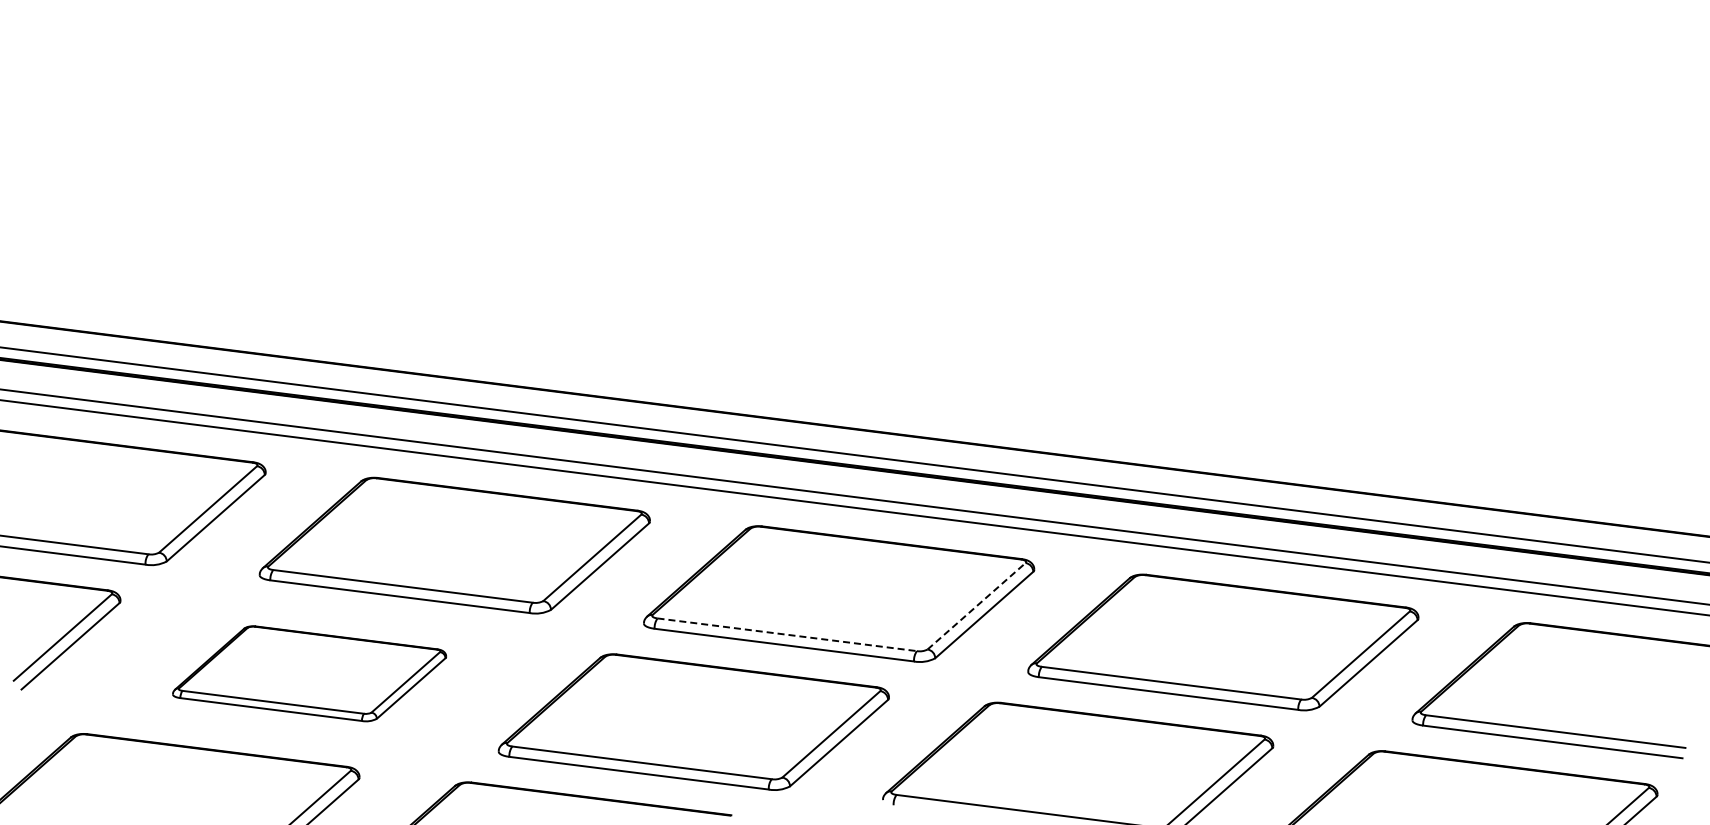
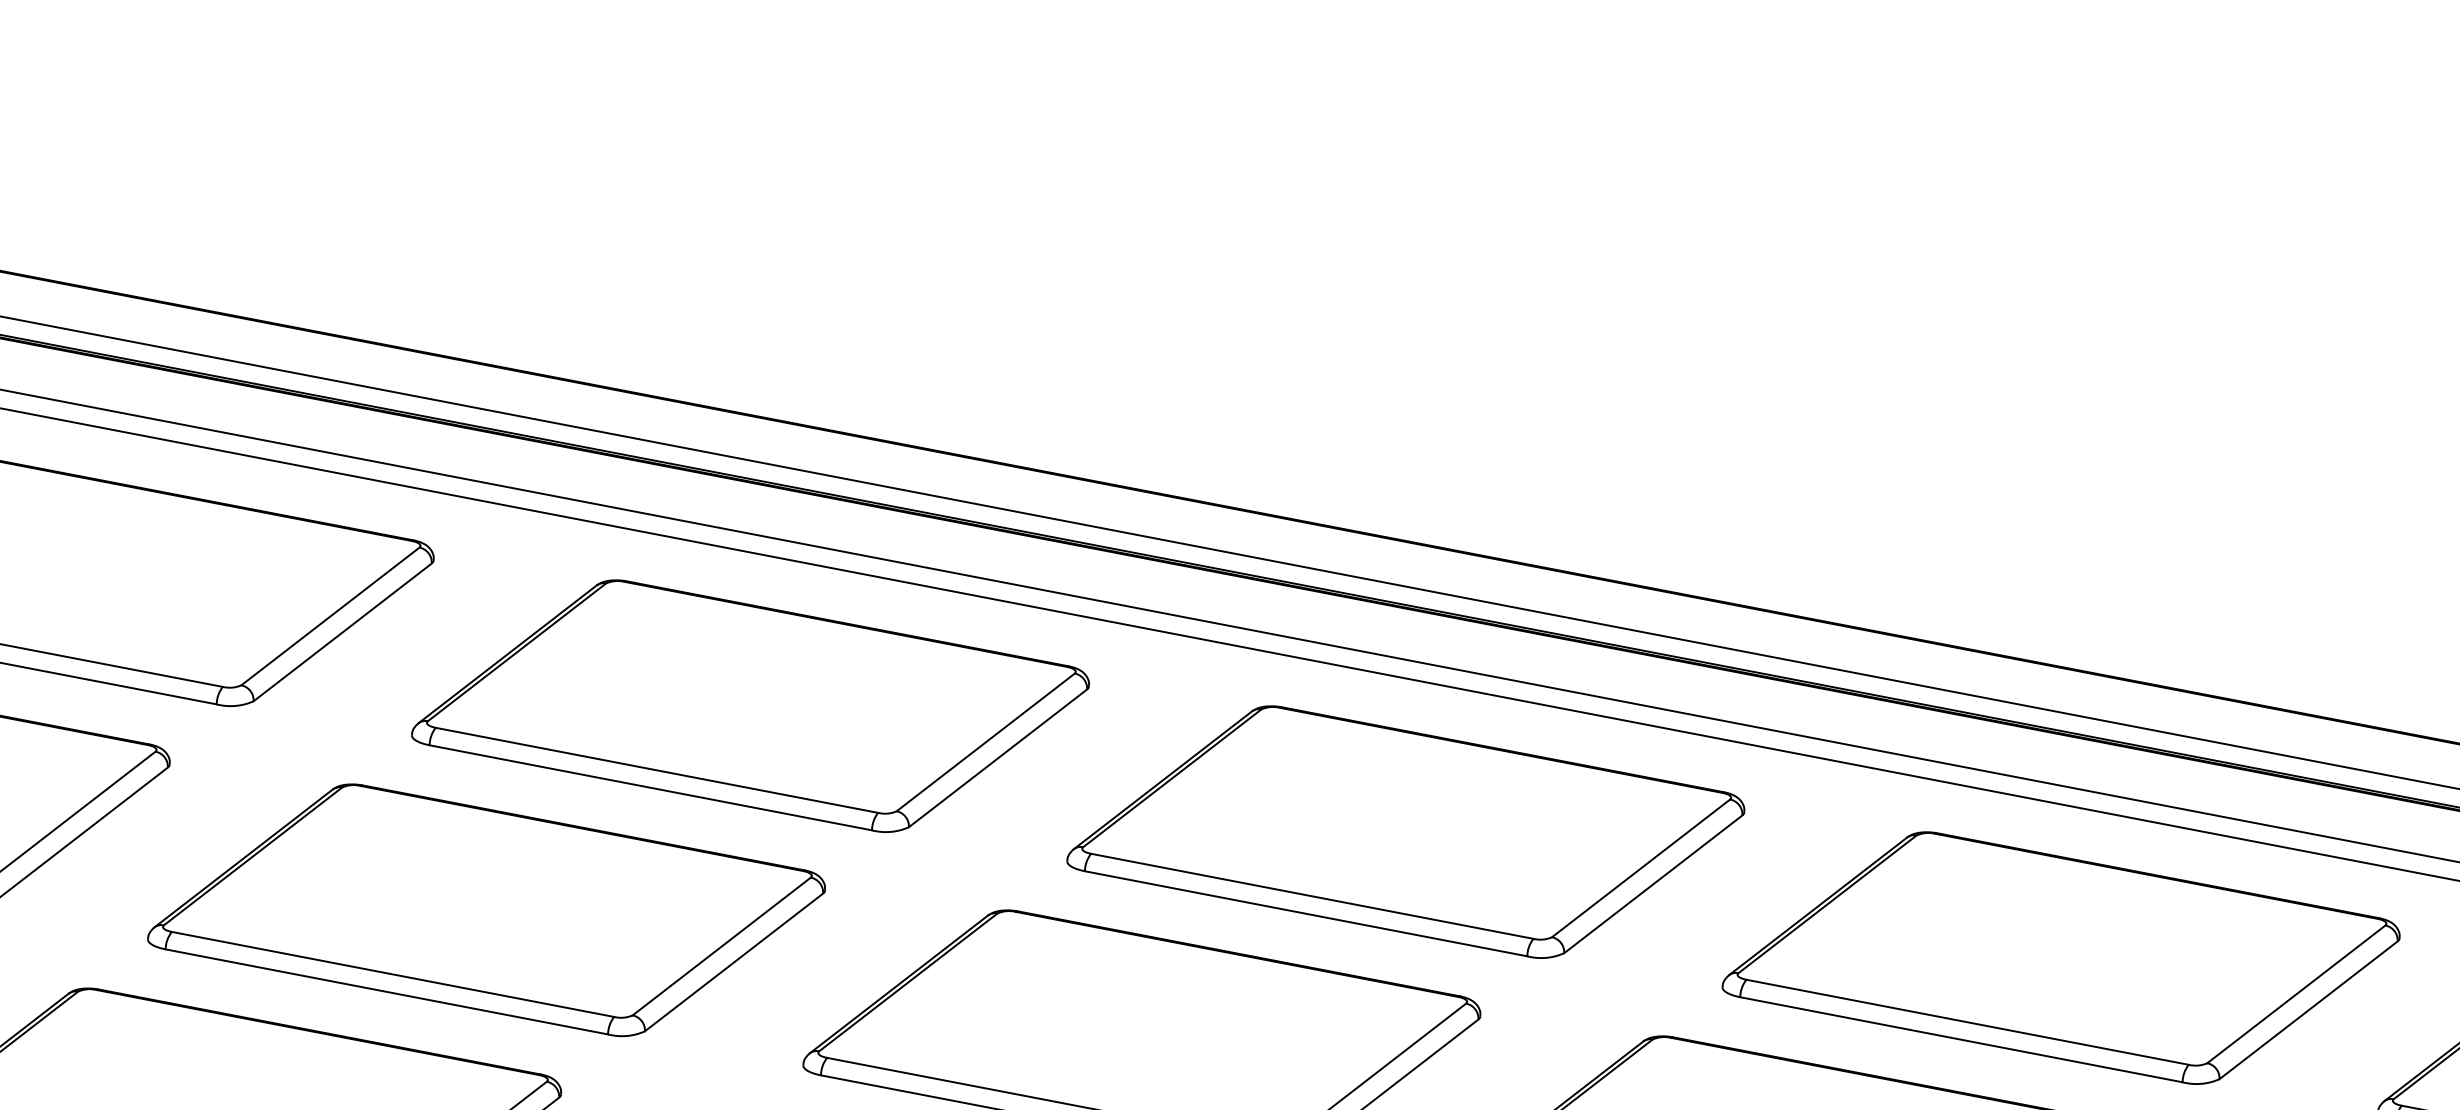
line: (976, 605) -> (1641, 867), dashed -> solid
line: (787, 634) -> (1312, 895), dashed -> solid
part: (309, 673) -> (486, 909), size x1.43

